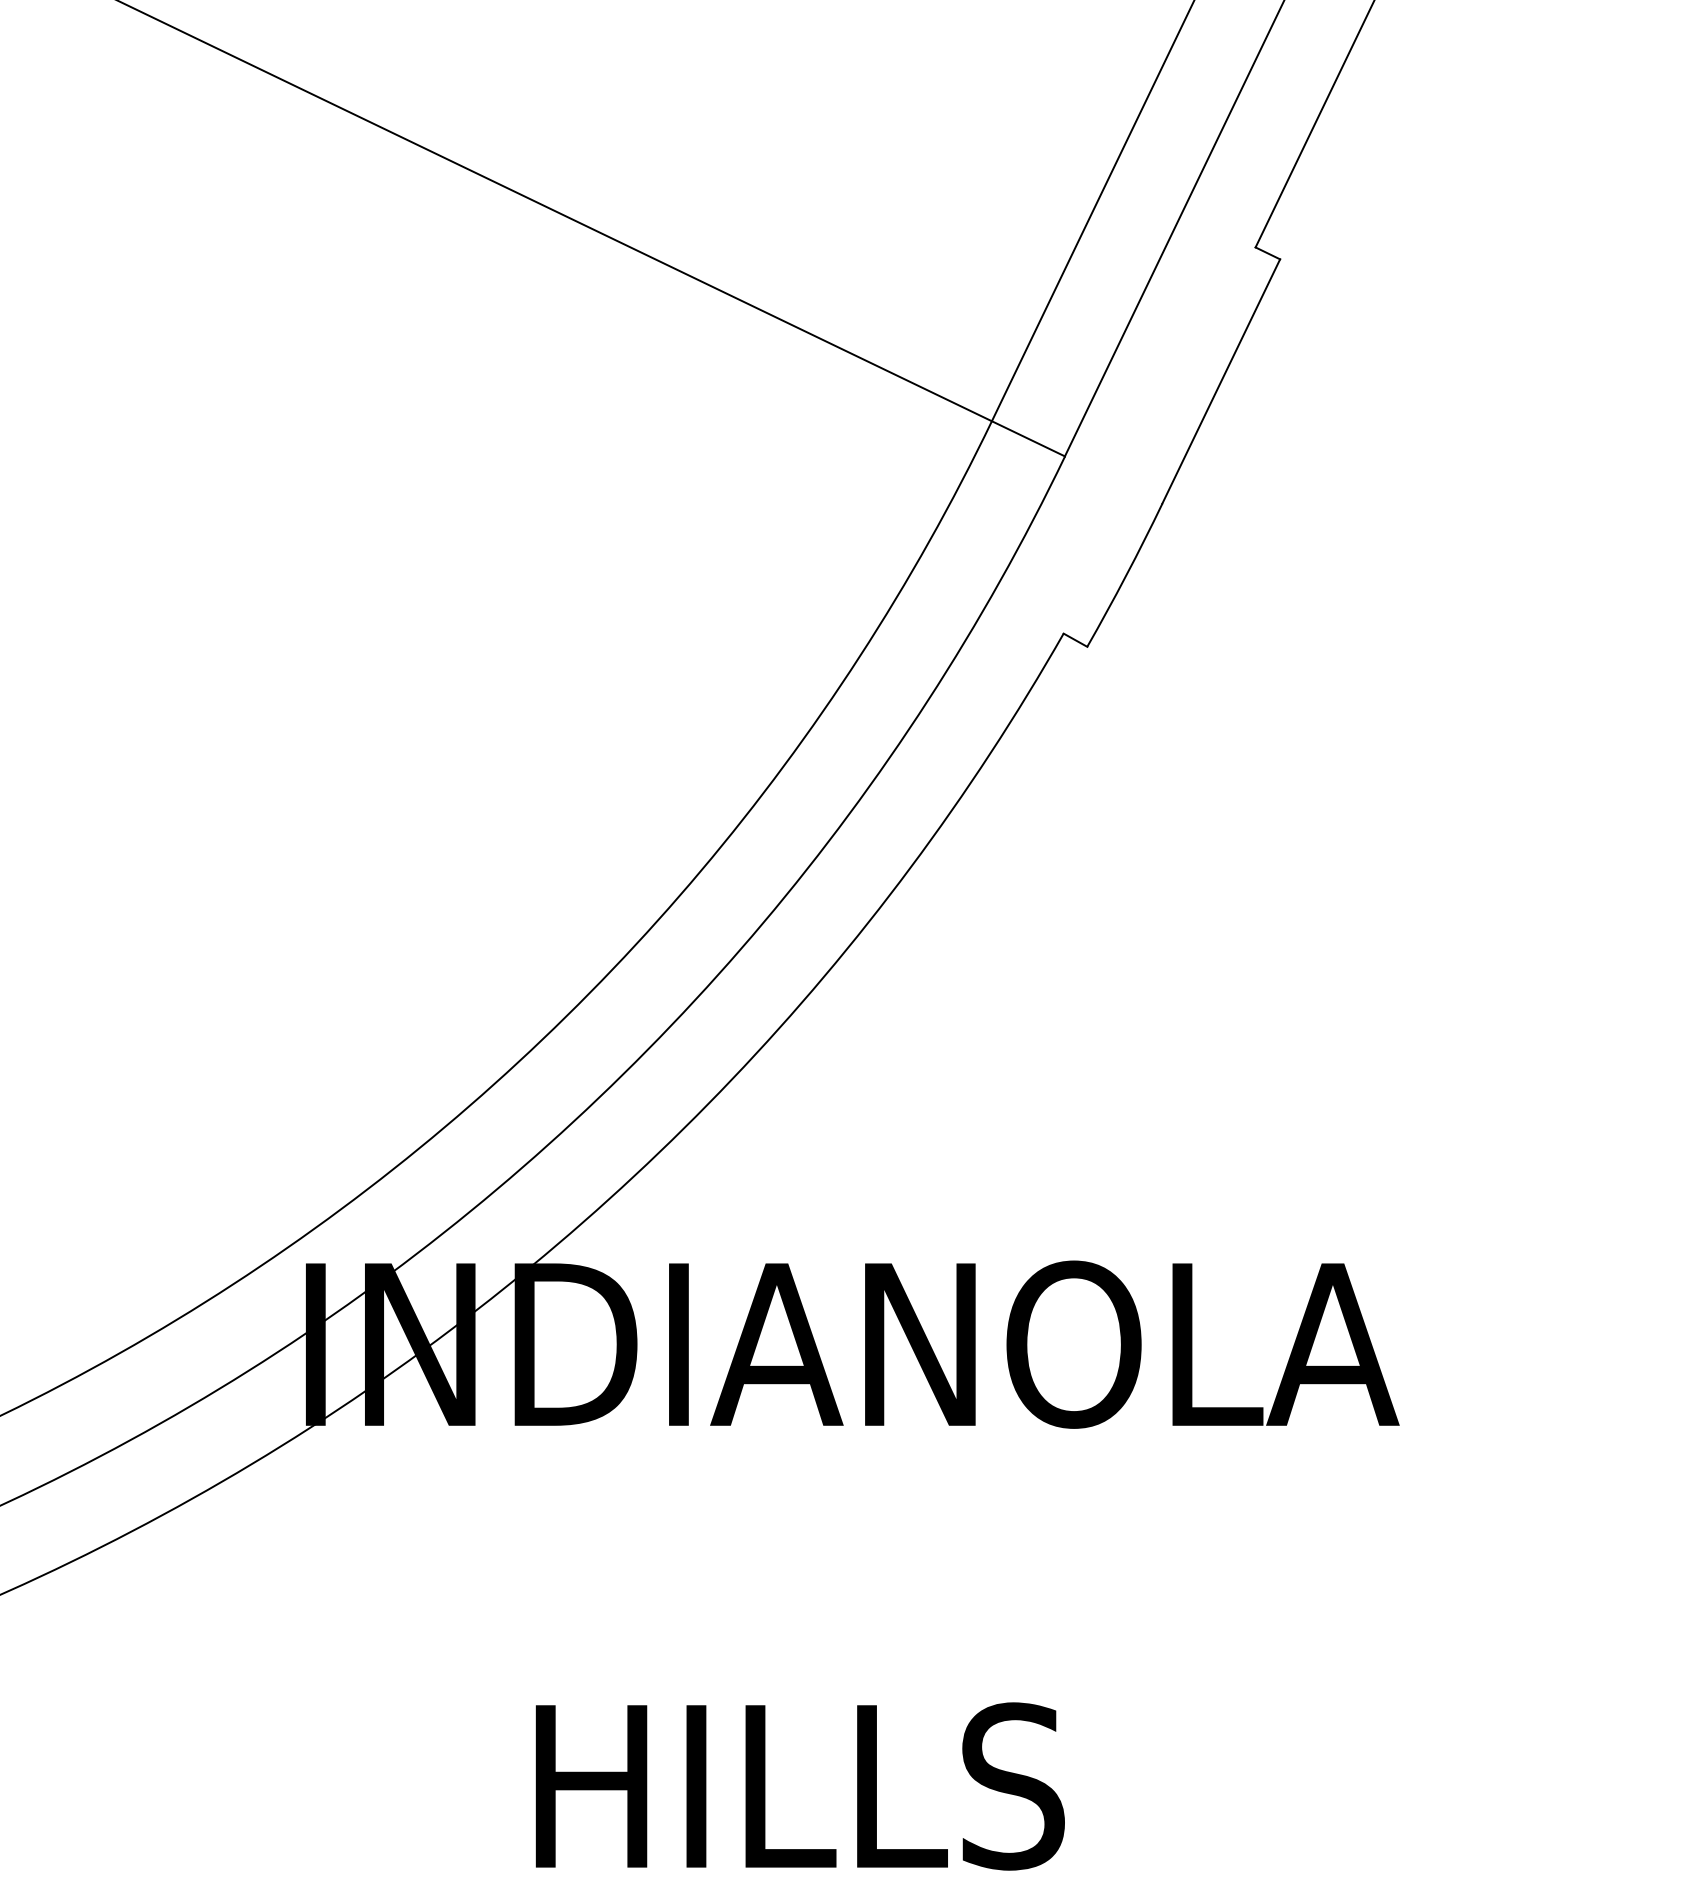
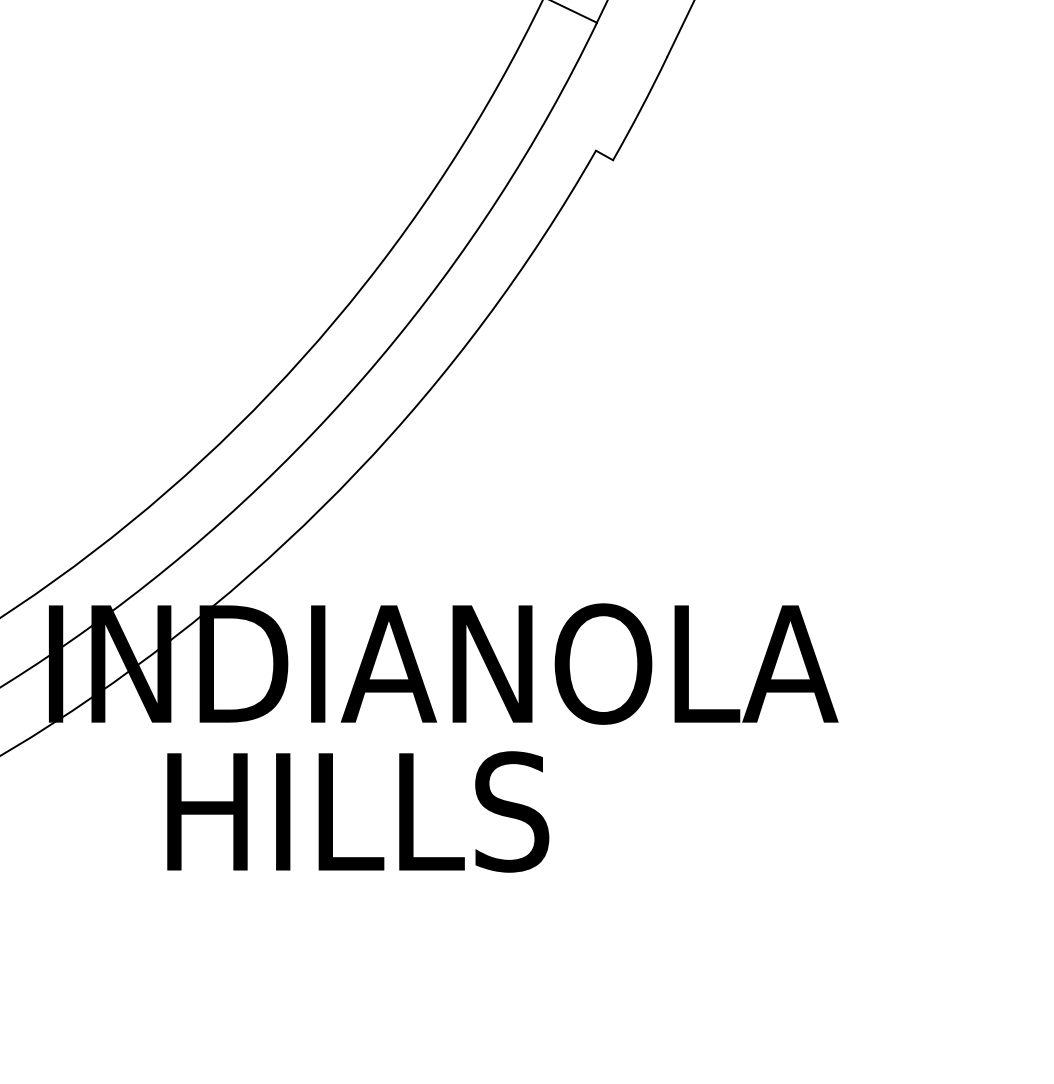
text: (799, 1786) -> (357, 811), moved

